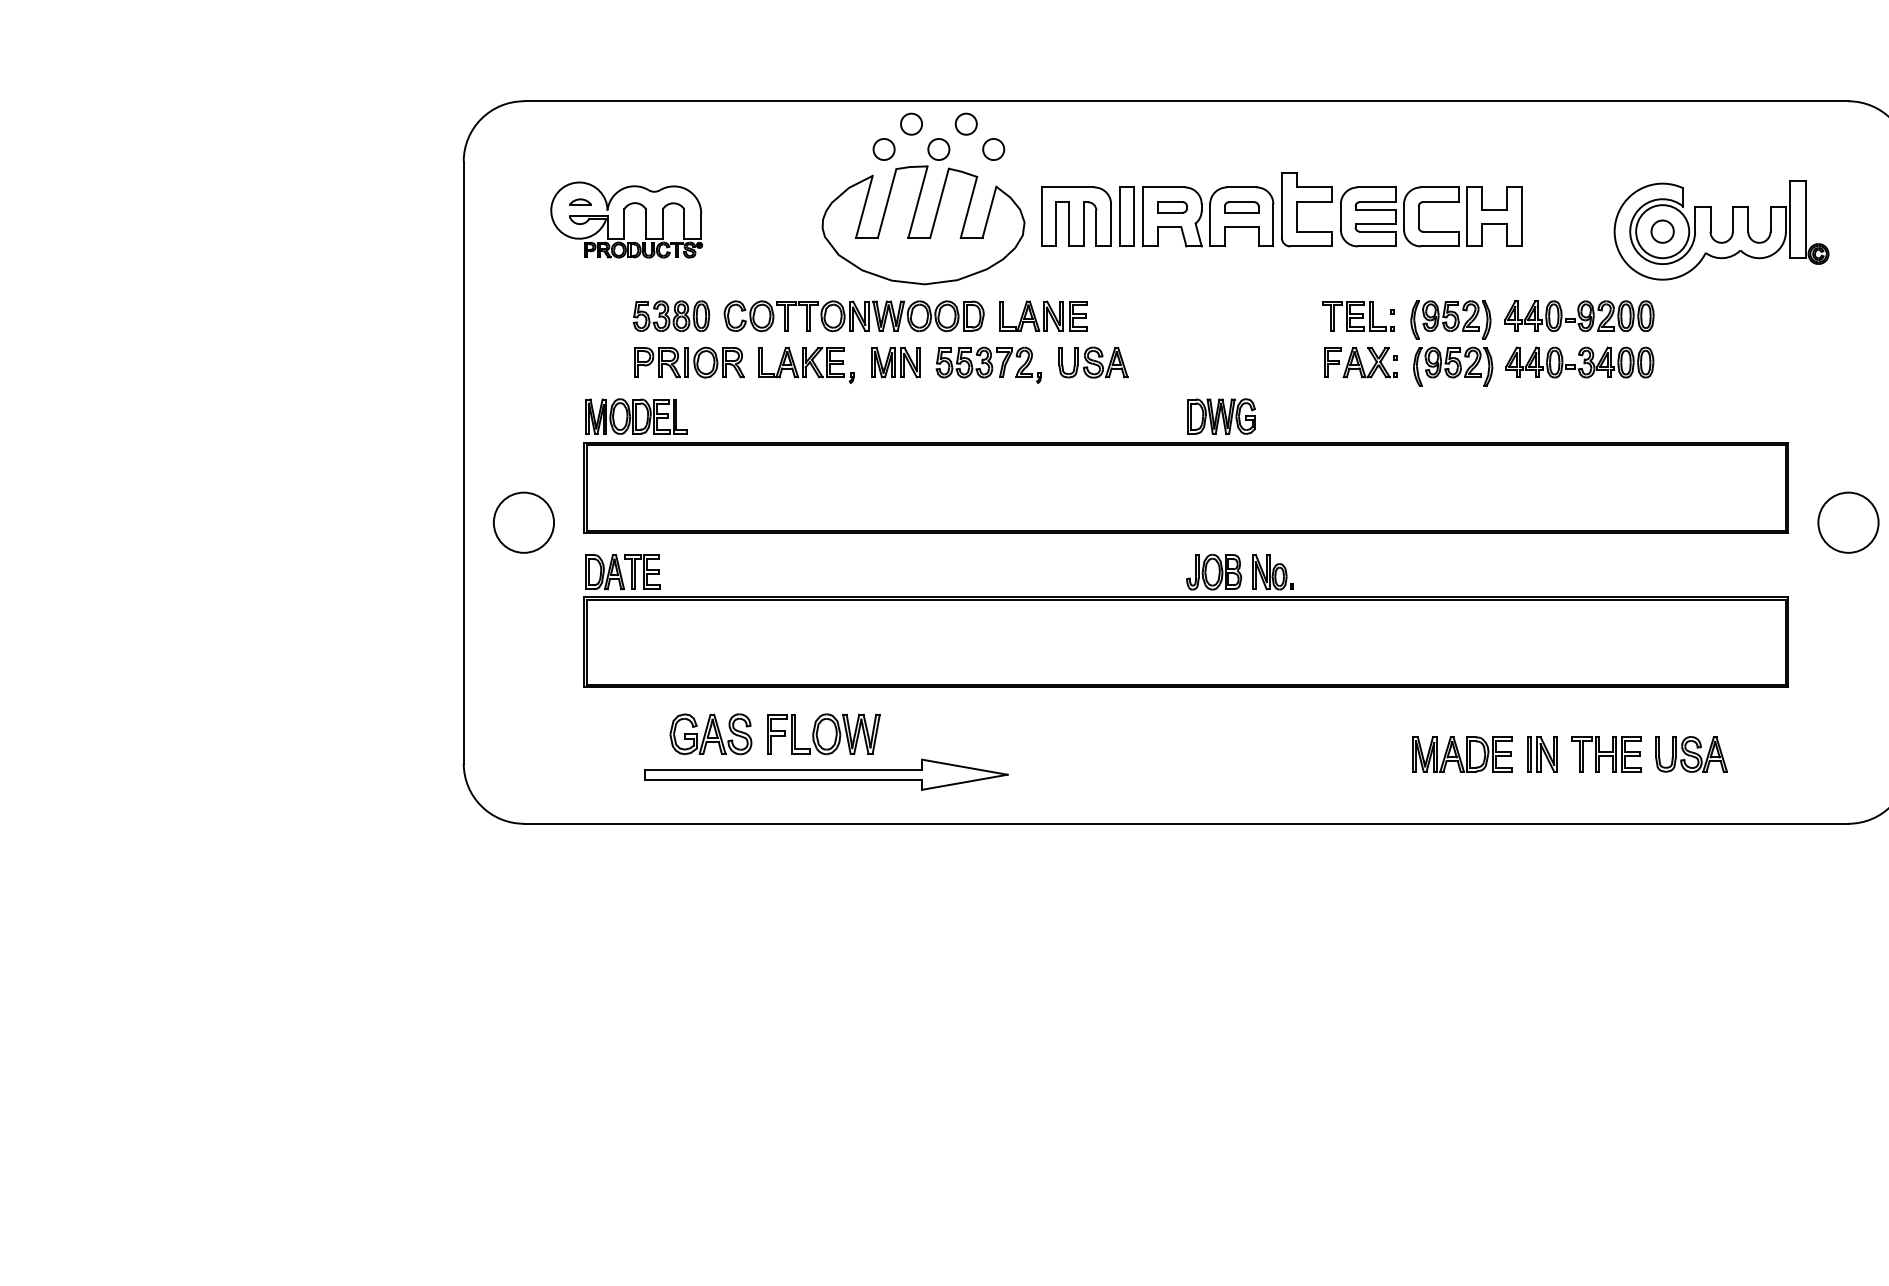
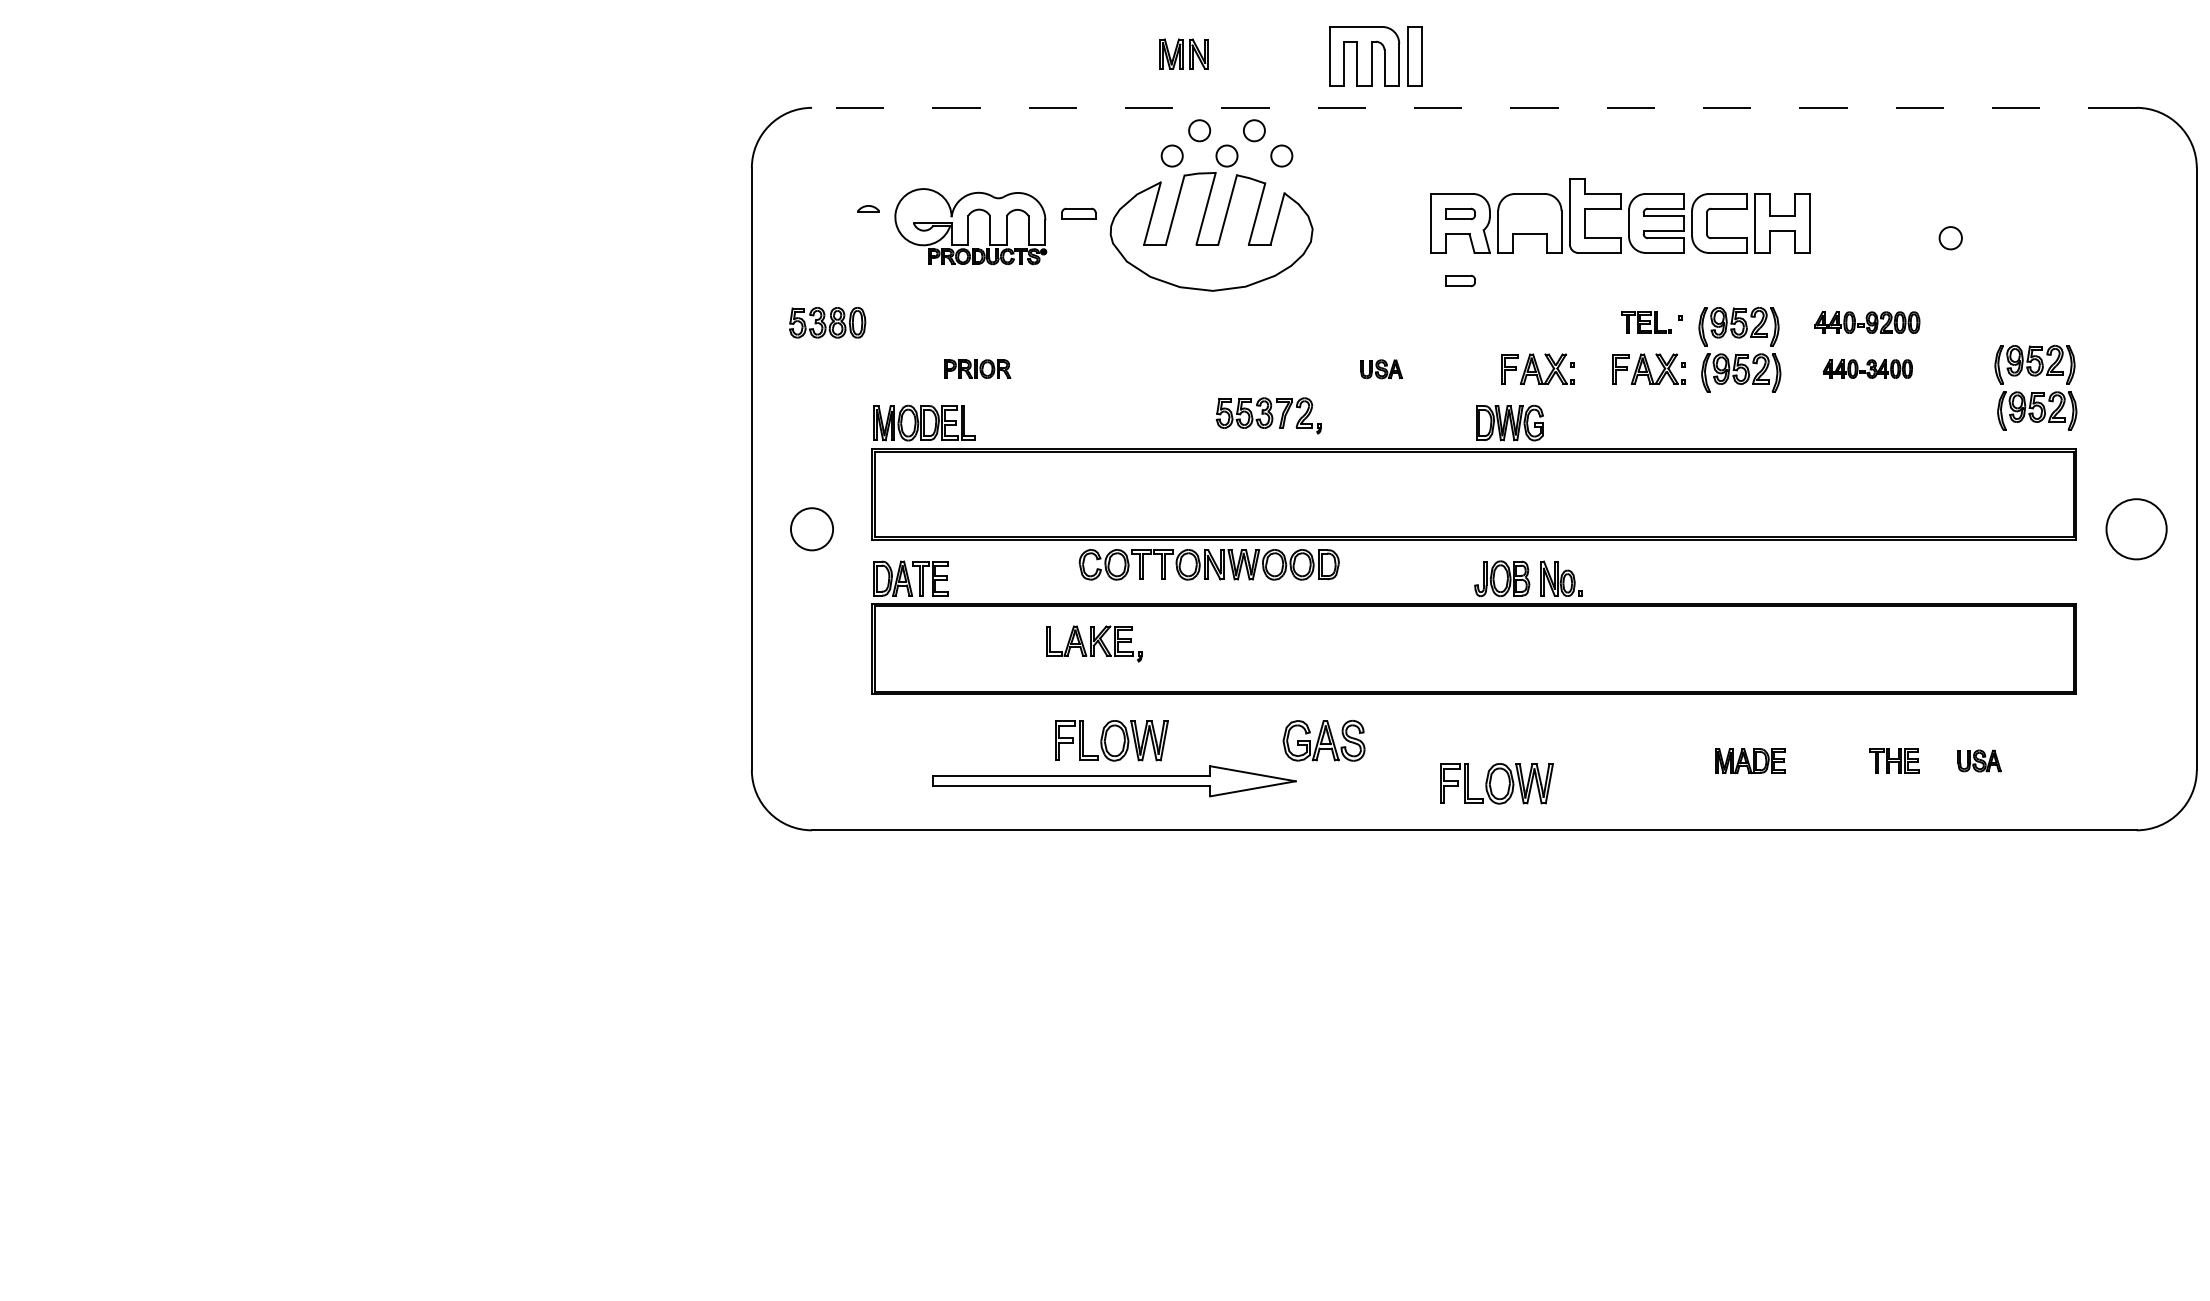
line: (1185, 100) -> (1473, 107), solid -> dashed
part: (1241, 206) -> (1078, 213), moved
part: (1087, 216) -> (1375, 56), moved
part: (626, 219) -> (970, 226), moved
part: (1712, 234) -> (2000, 241), removed
part: (1172, 273) -> (1460, 280), added
part: (671, 315) -> (827, 322), moved
part: (853, 315) -> (1208, 564), moved
part: (1043, 315) -> (1331, 322), removed
part: (1358, 315) -> (1646, 322), size x0.7
part: (1579, 315) -> (1867, 322), size x0.7
part: (689, 361) -> (977, 368), size x0.6
part: (895, 361) -> (1183, 53), moved
part: (1249, 361) -> (1537, 368), added
part: (1579, 361) -> (1867, 368), size x0.6
part: (1093, 362) -> (1381, 369), size x0.6
part: (806, 364) -> (1094, 643), moved
part: (988, 364) -> (1268, 415), moved
part: (1747, 380) -> (2035, 387), added
circle: (523, 522) -> (811, 529), size x0.7
part: (710, 733) -> (1323, 740), moved
part: (1542, 753) -> (1830, 760), removed
part: (1606, 753) -> (1894, 760), size x0.7
part: (1691, 753) -> (1979, 760), size x0.6
part: (1462, 754) -> (1750, 761), size x0.7
part: (1208, 776) -> (1496, 783), added

